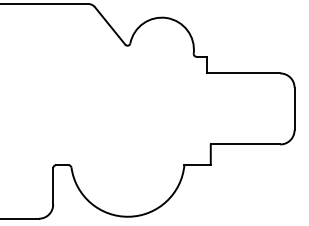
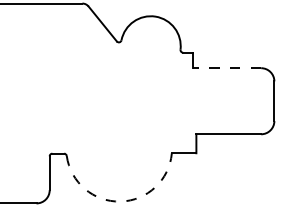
line: (243, 73) -> (226, 68), solid -> dashed
arc: (129, 216) -> (120, 201), solid -> dashed

